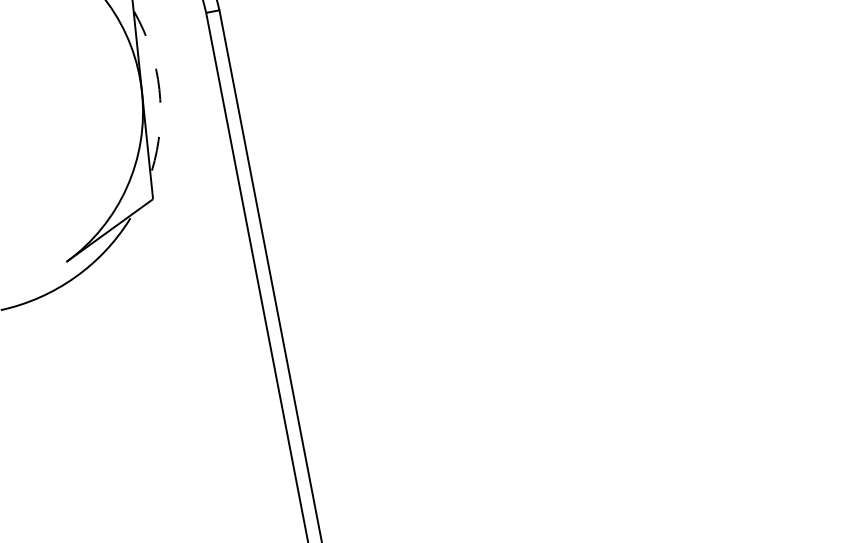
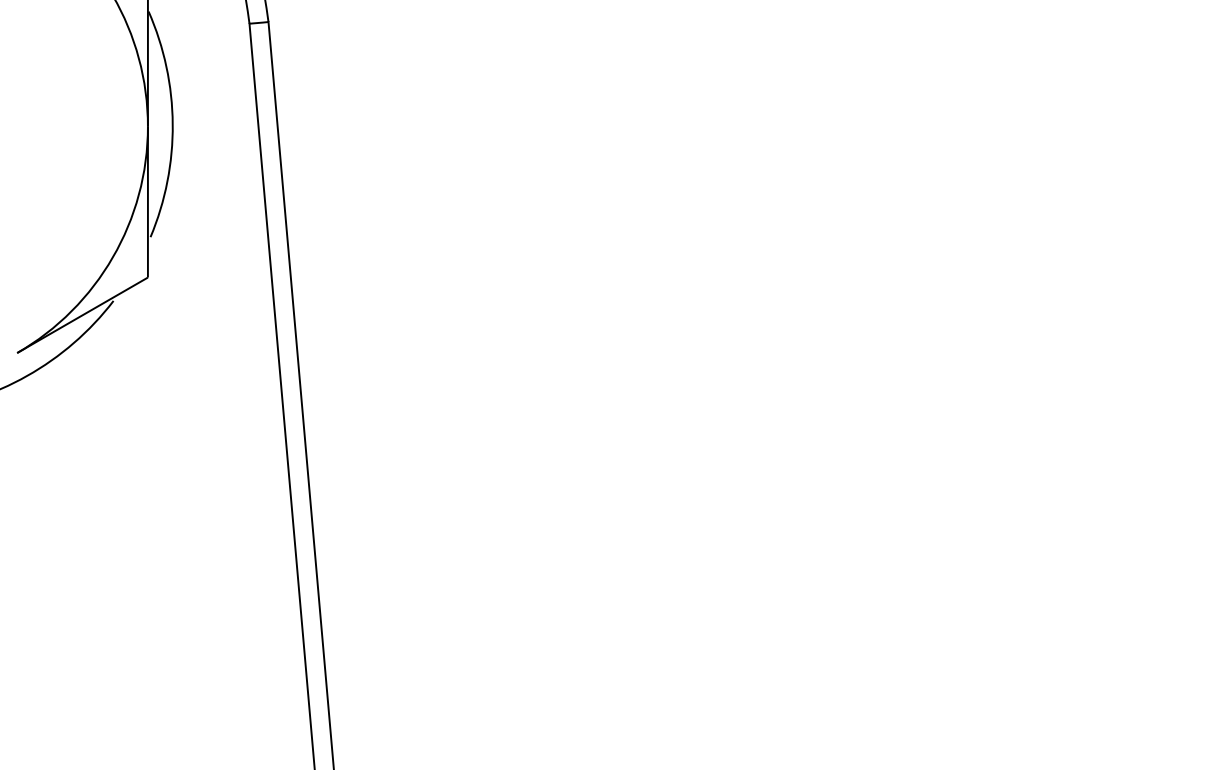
arc: (159, 89) -> (172, 124), dashed -> solid

